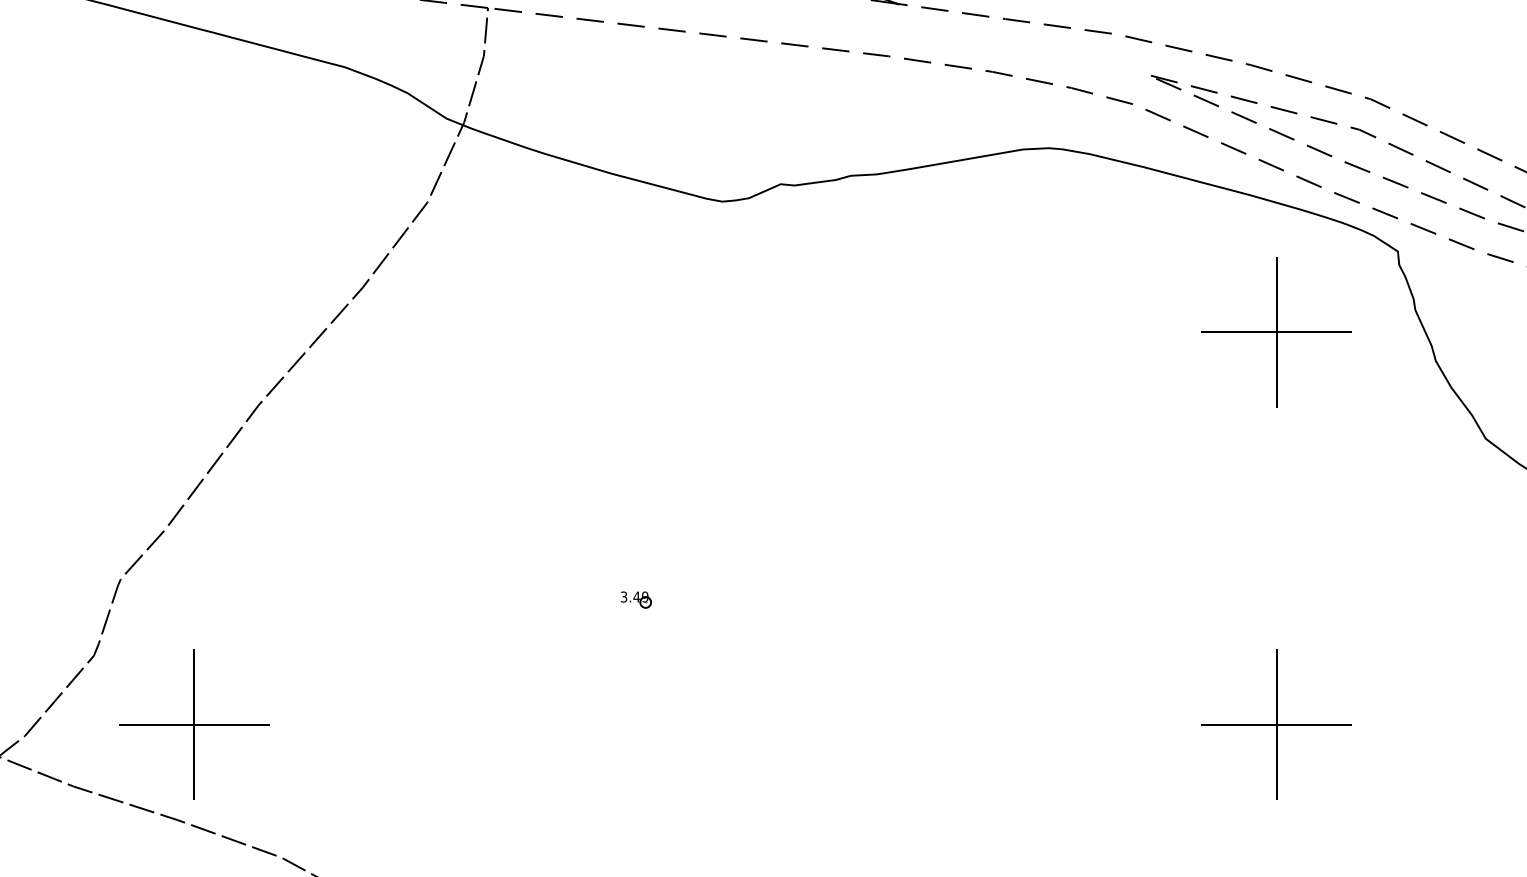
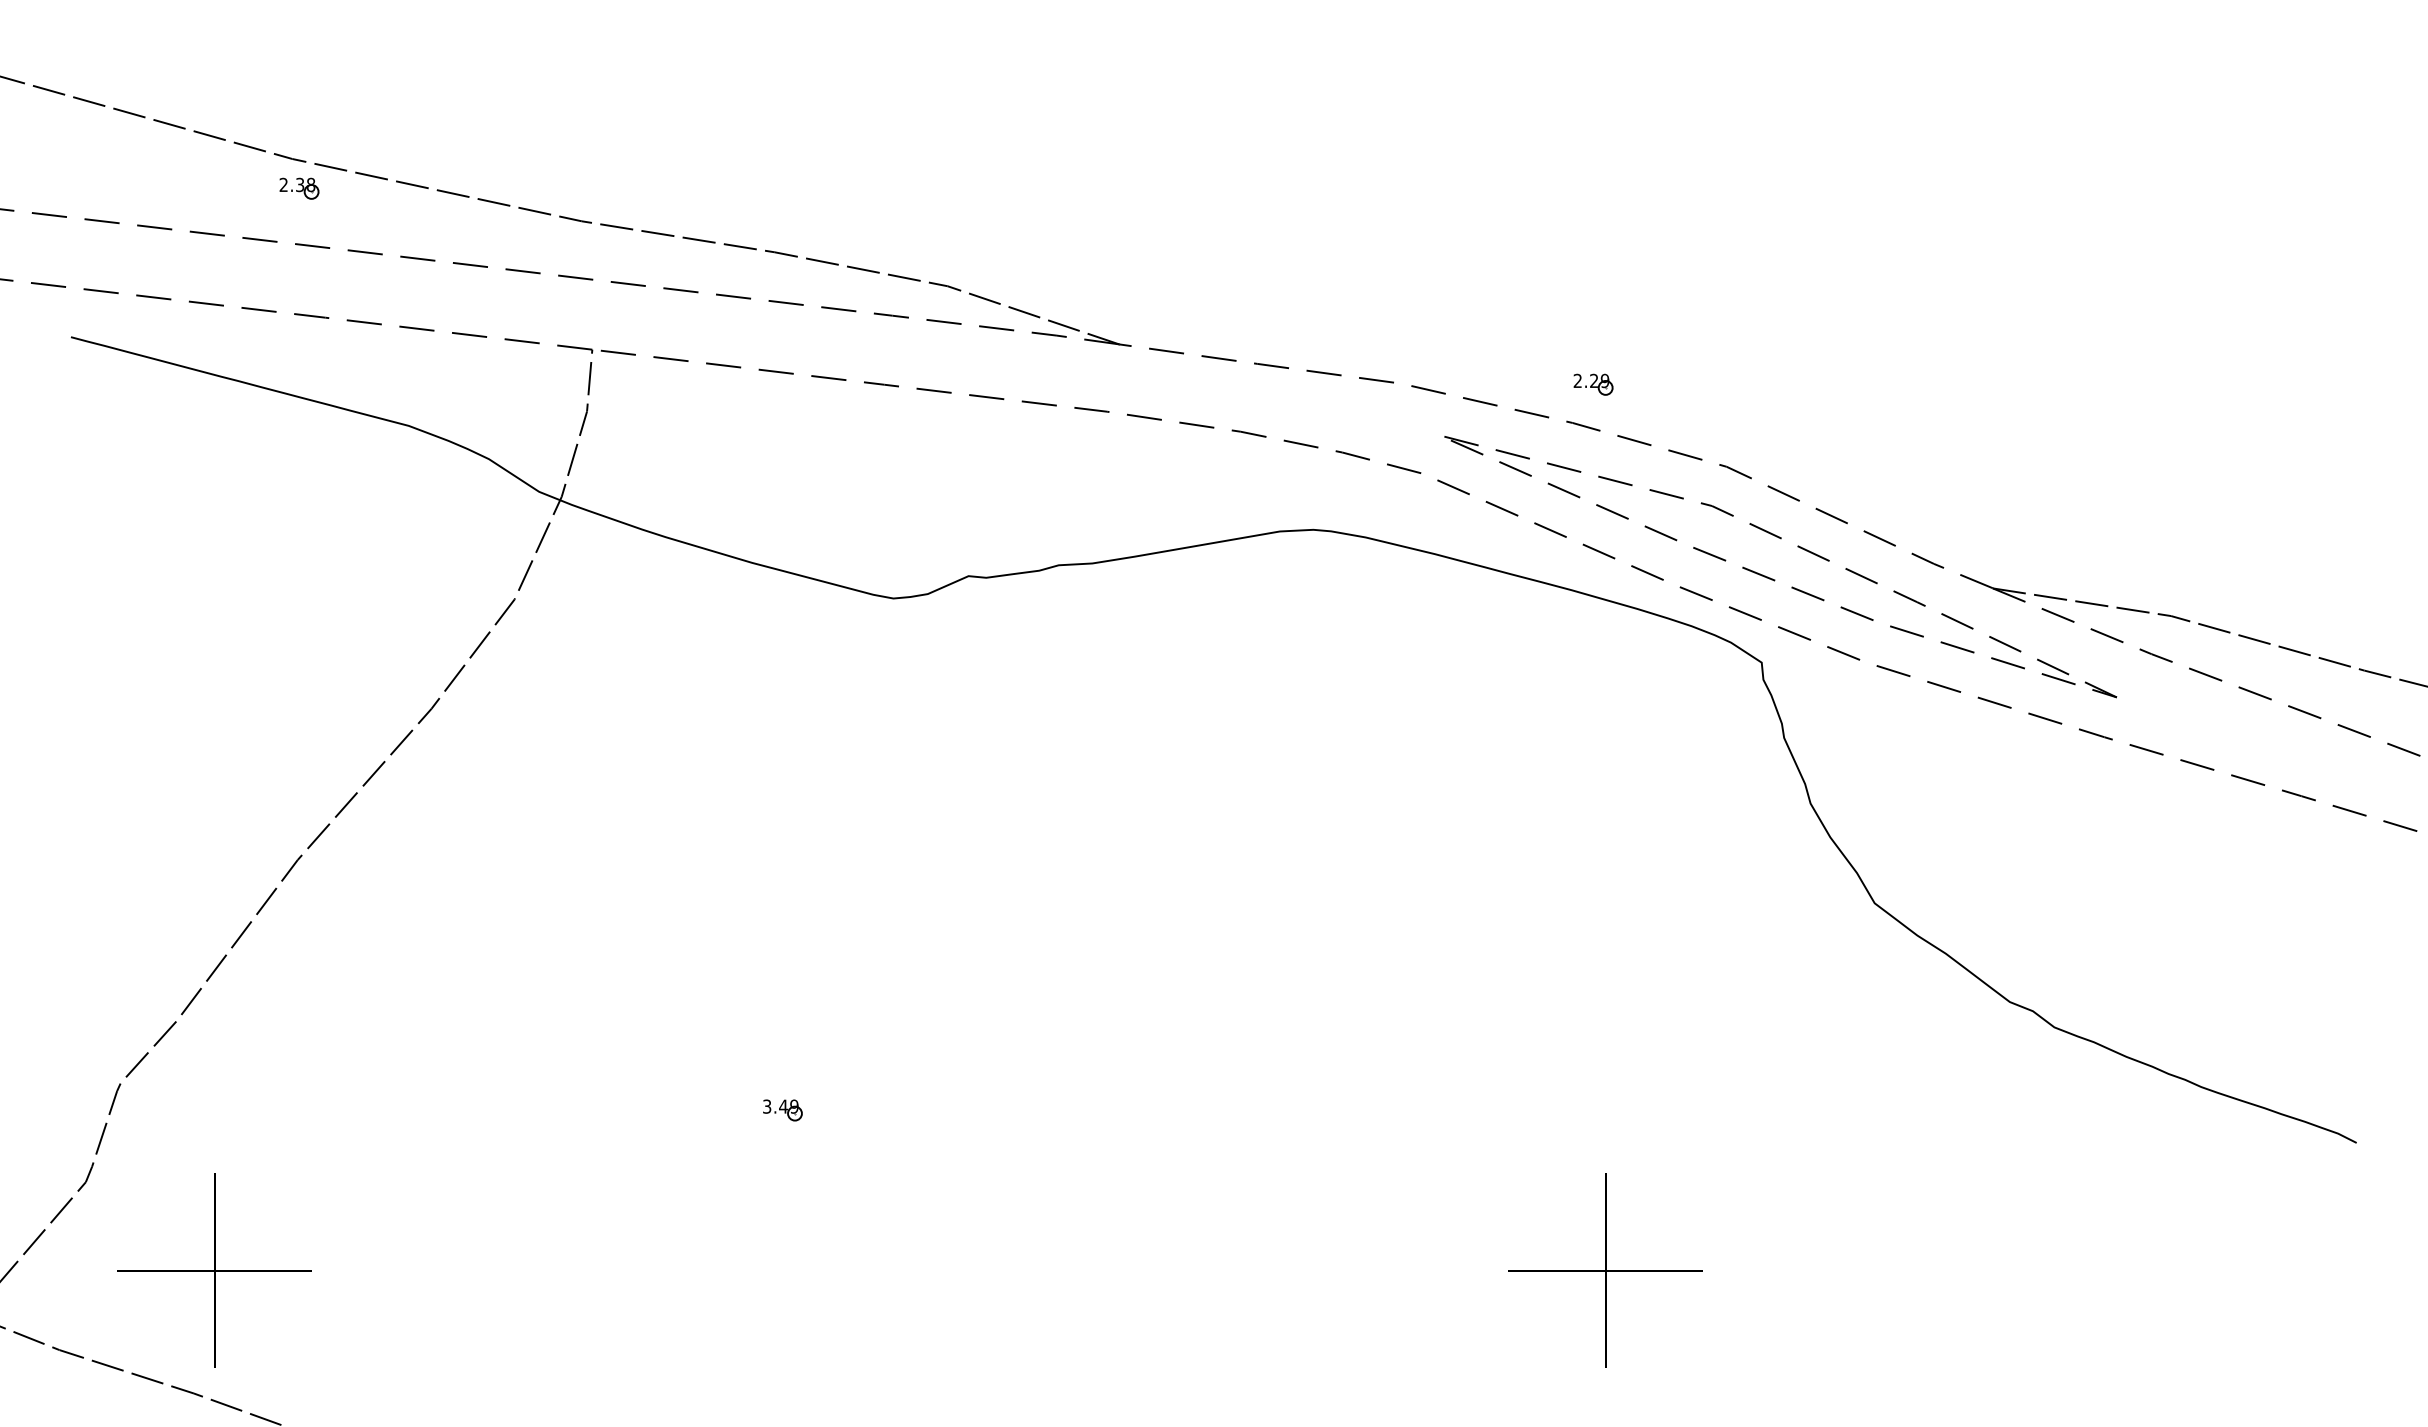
part: (1267, 35) -> (1593, 384), added
part: (1276, 332) -> (1605, 766), removed

